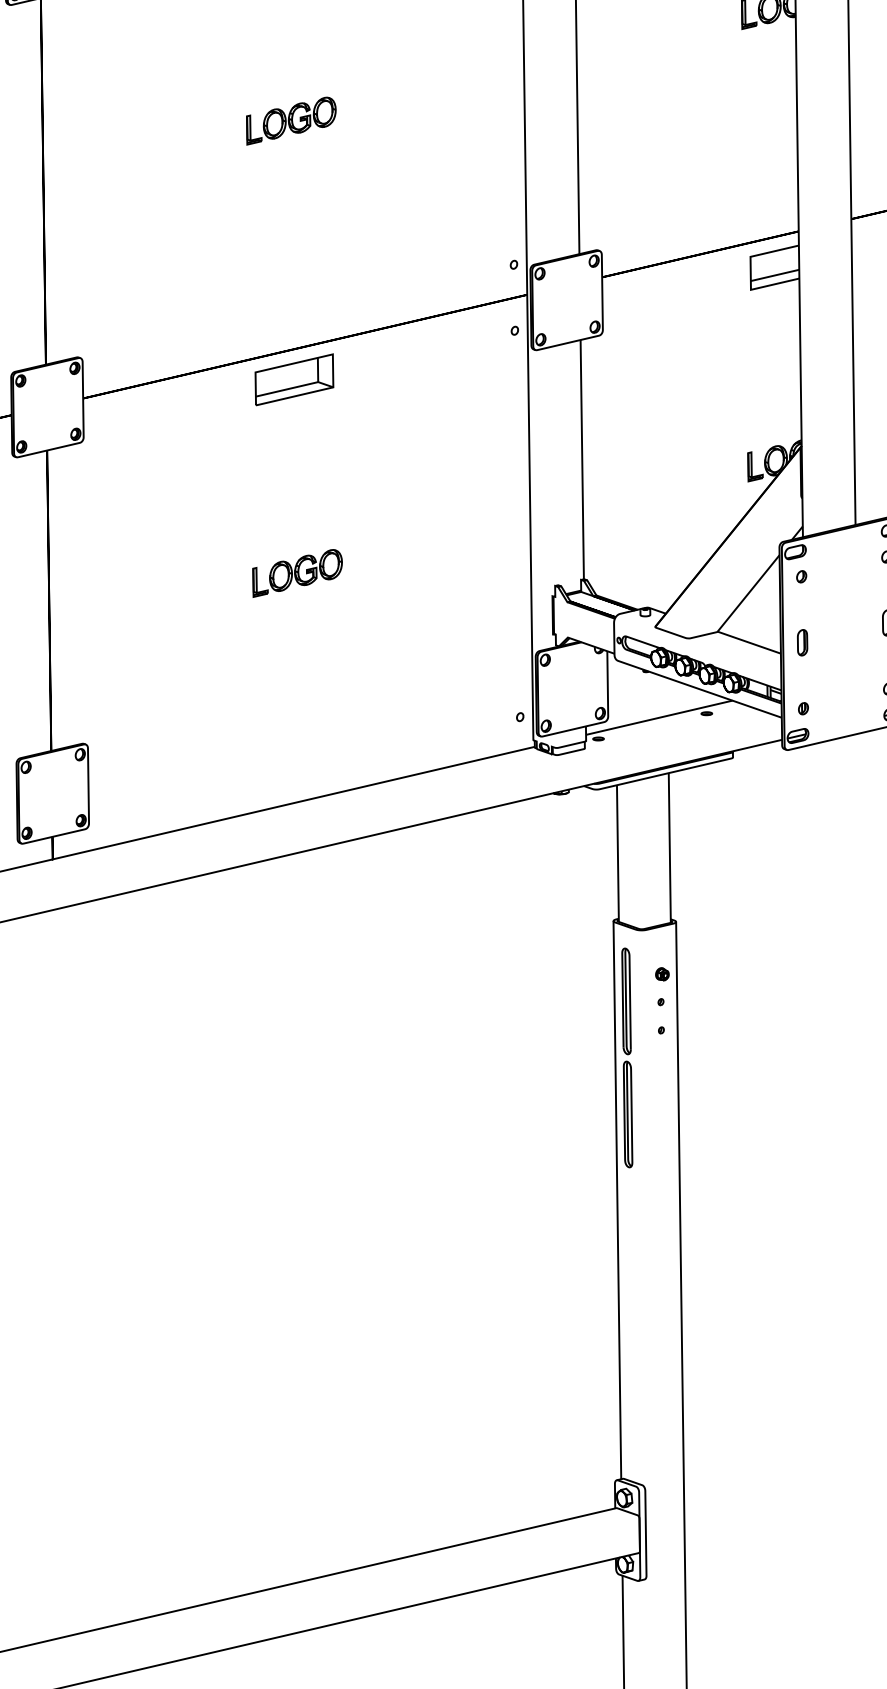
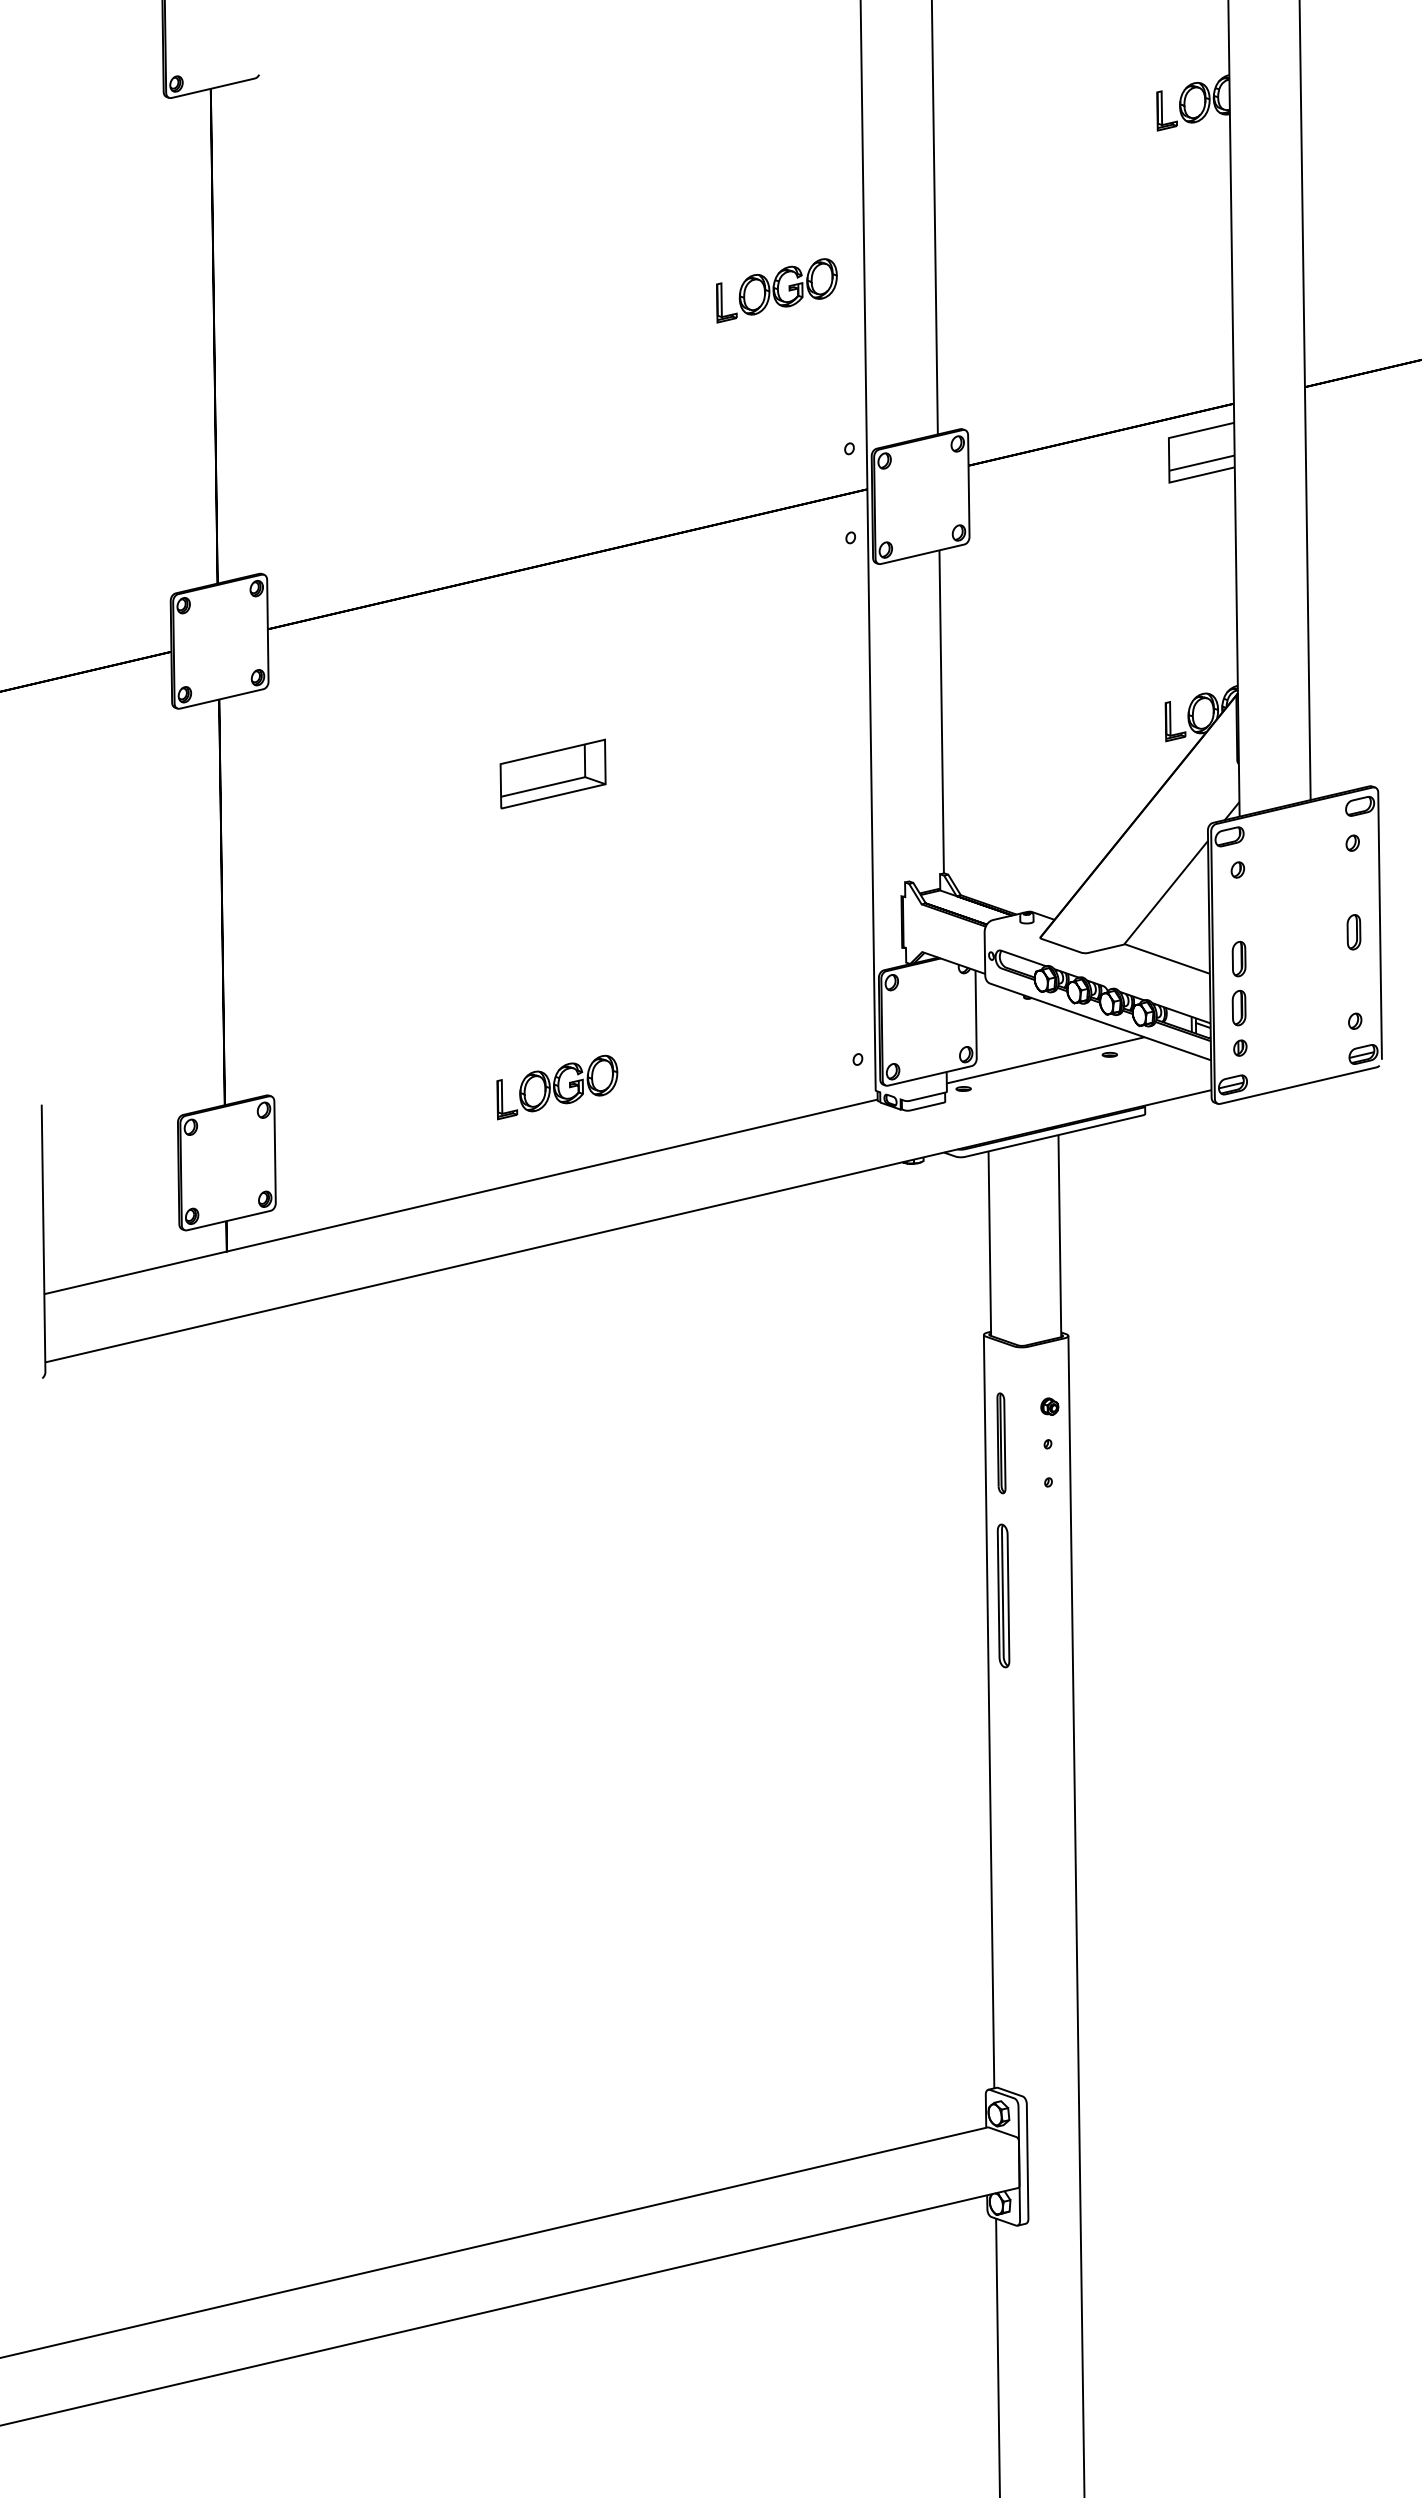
part: (291, 120) -> (776, 290), moved
part: (293, 379) -> (552, 773), moved
part: (297, 573) -> (557, 1087), moved
part: (802, 678) -> (1238, 1007), added
part: (626, 1001) -> (1001, 1443), size x0.7

